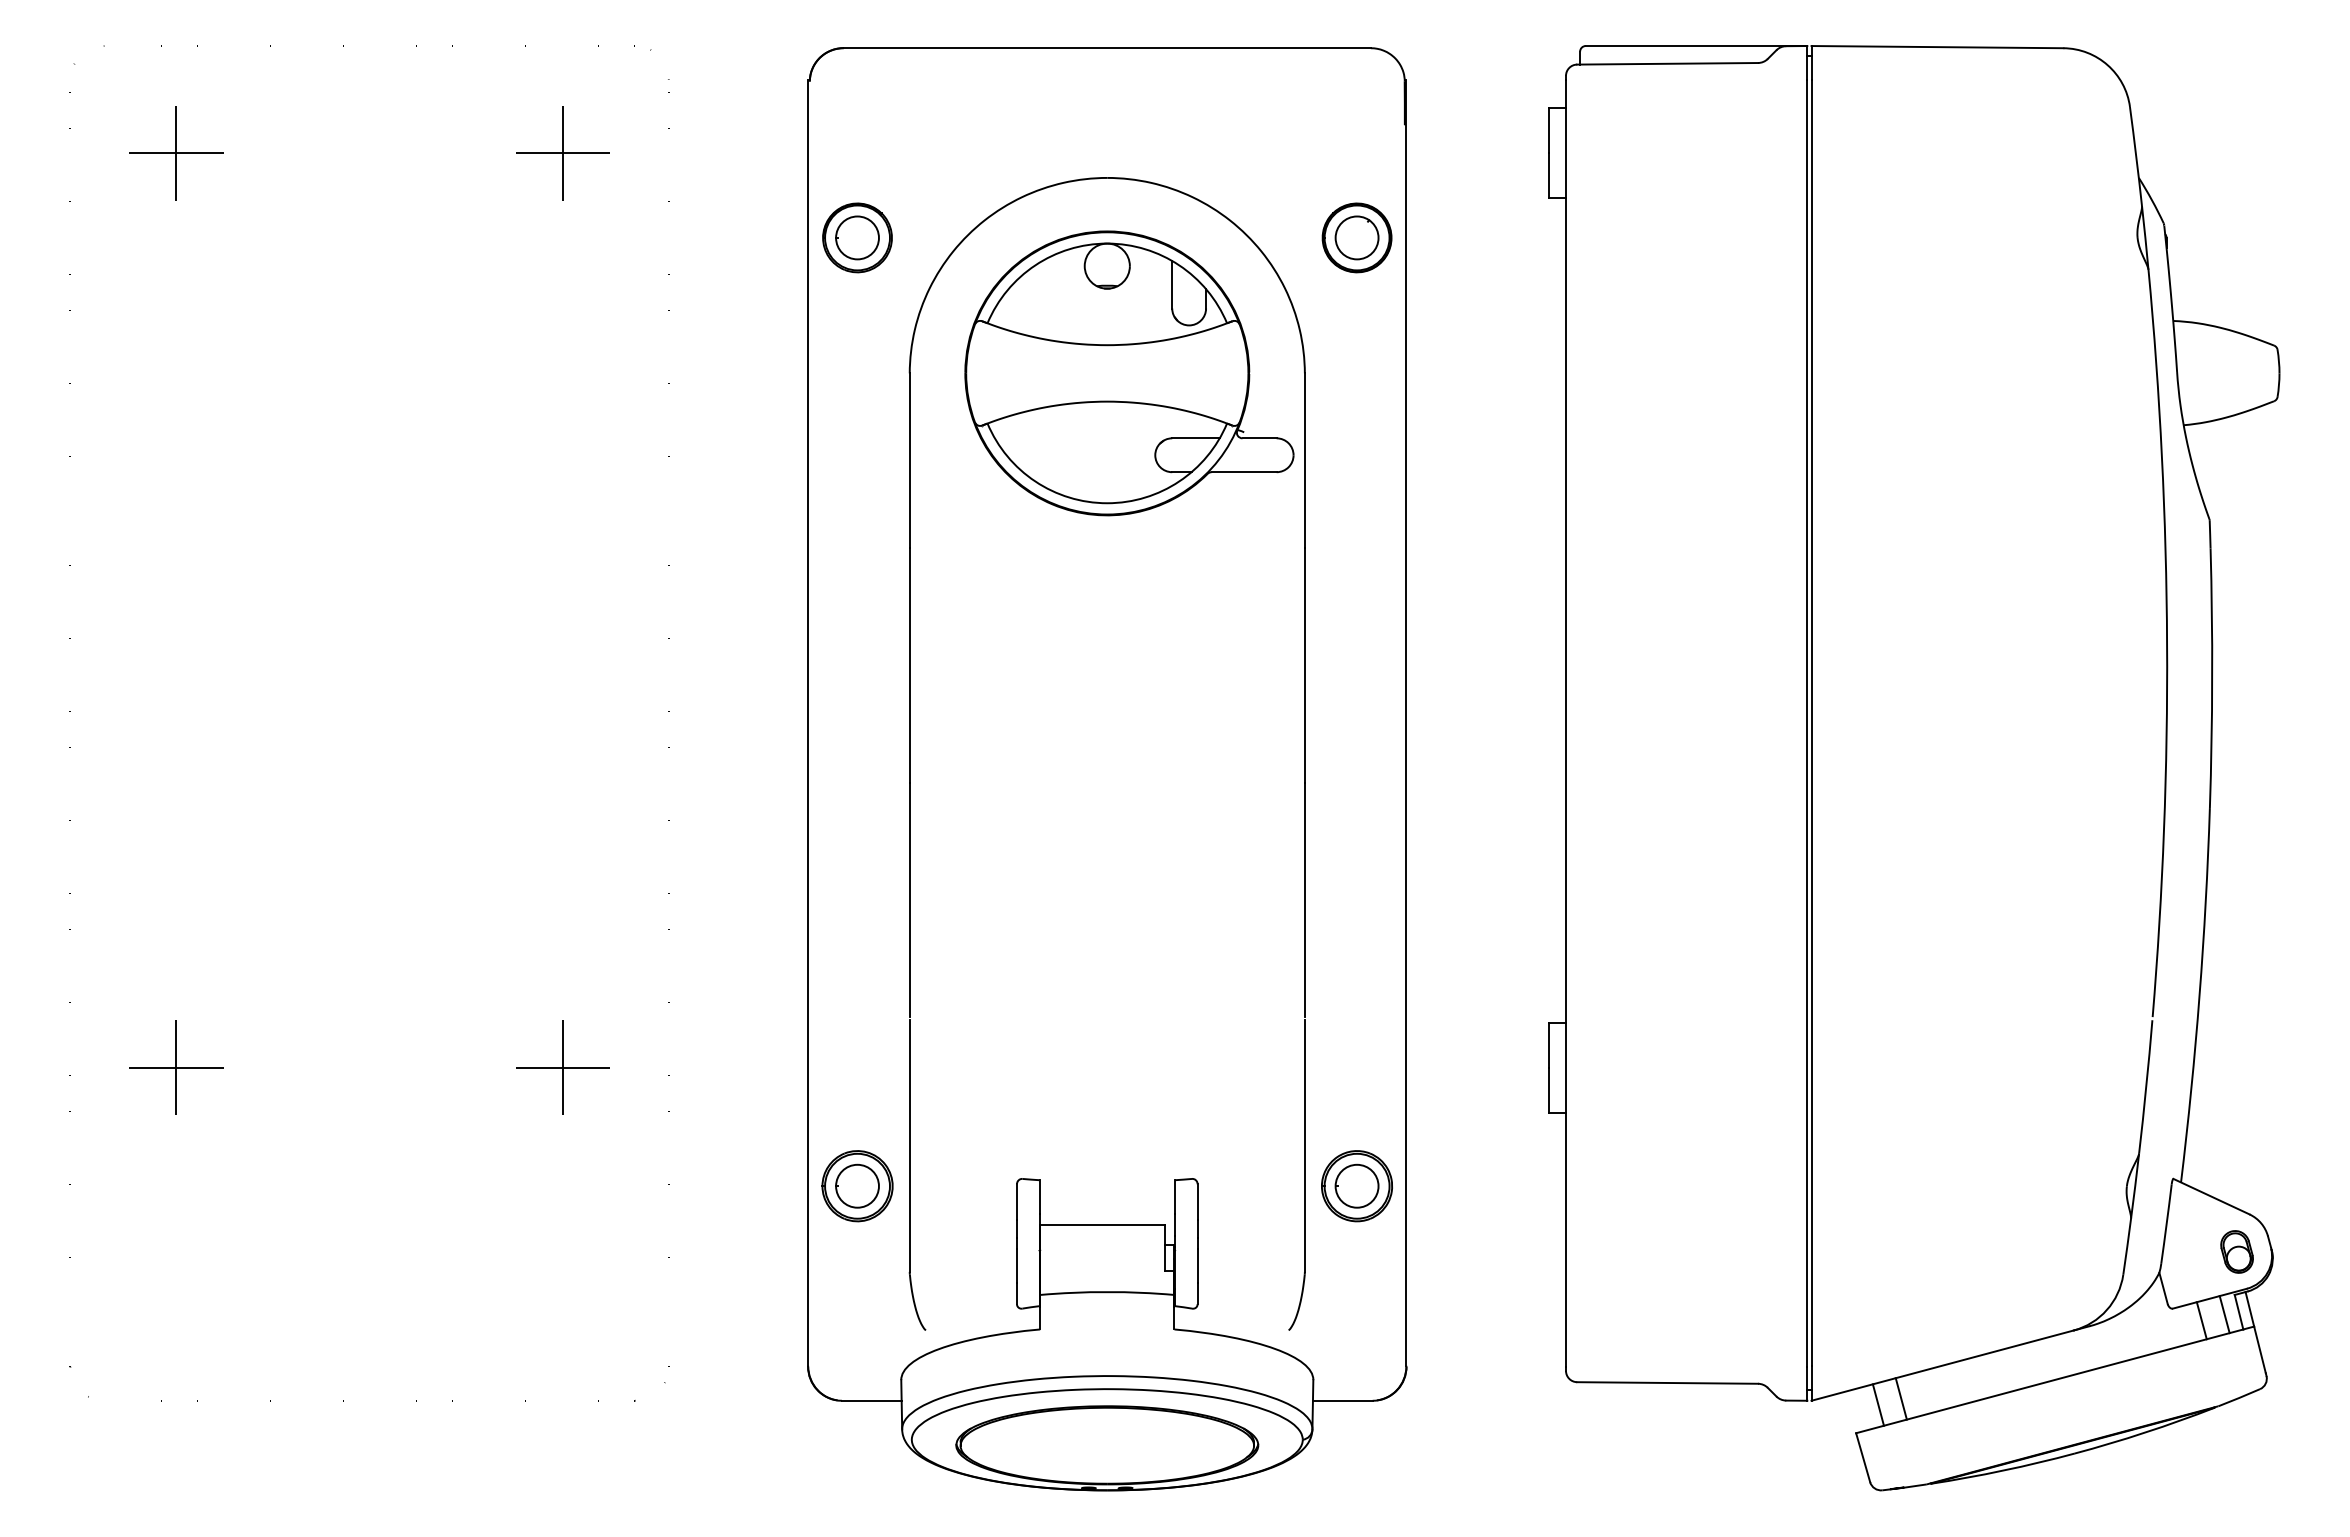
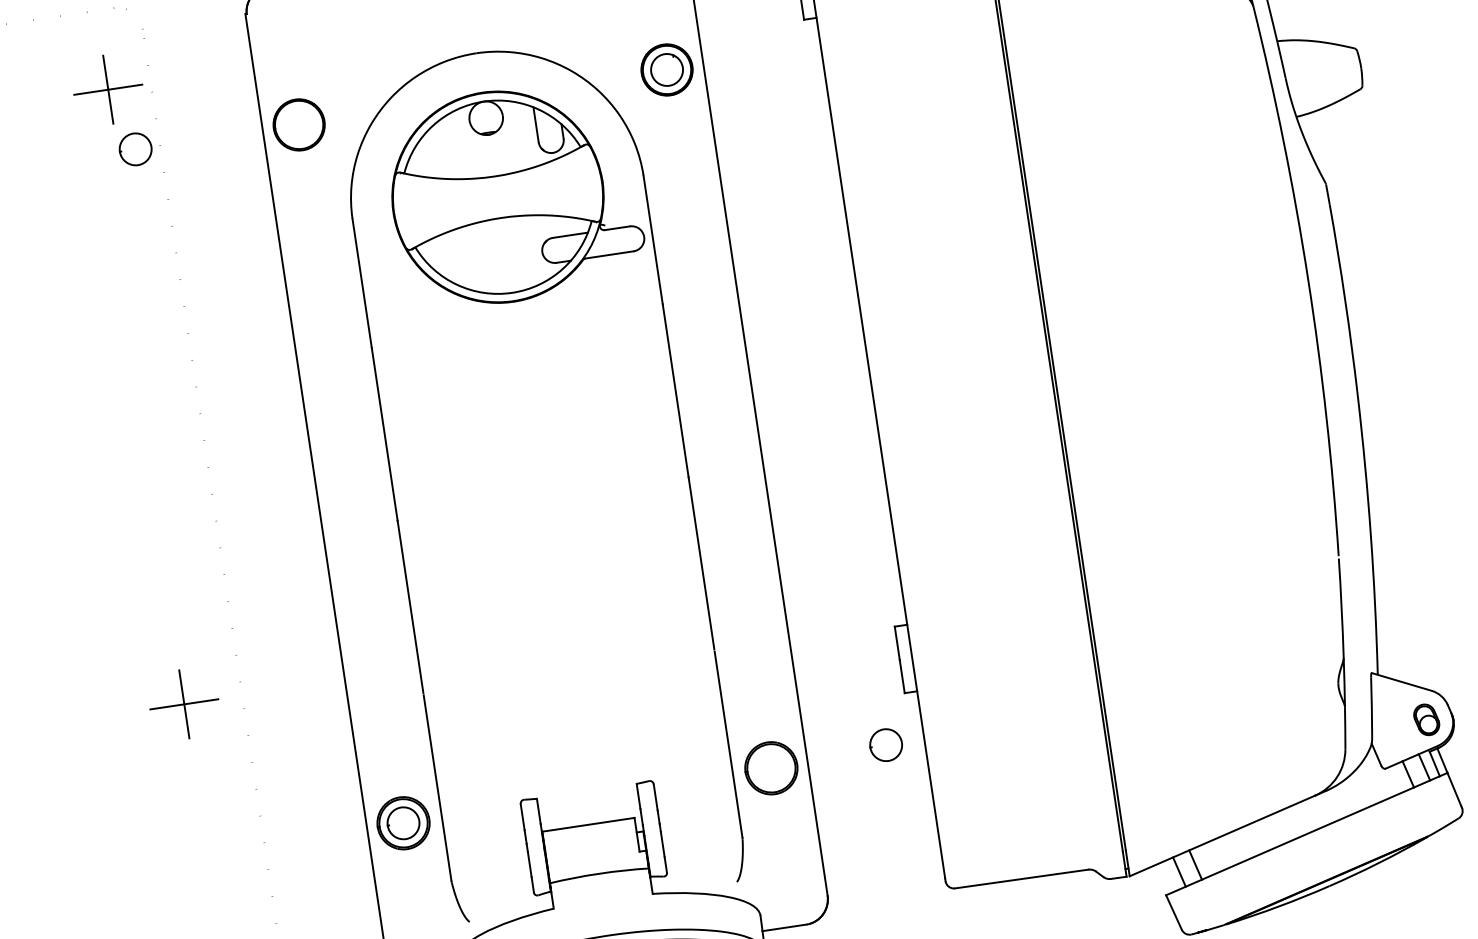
part: (562, 153) -> (107, 89), moved
part: (857, 237) -> (135, 149), moved
part: (562, 1067) -> (183, 704), moved
part: (1356, 1185) -> (885, 744), moved

